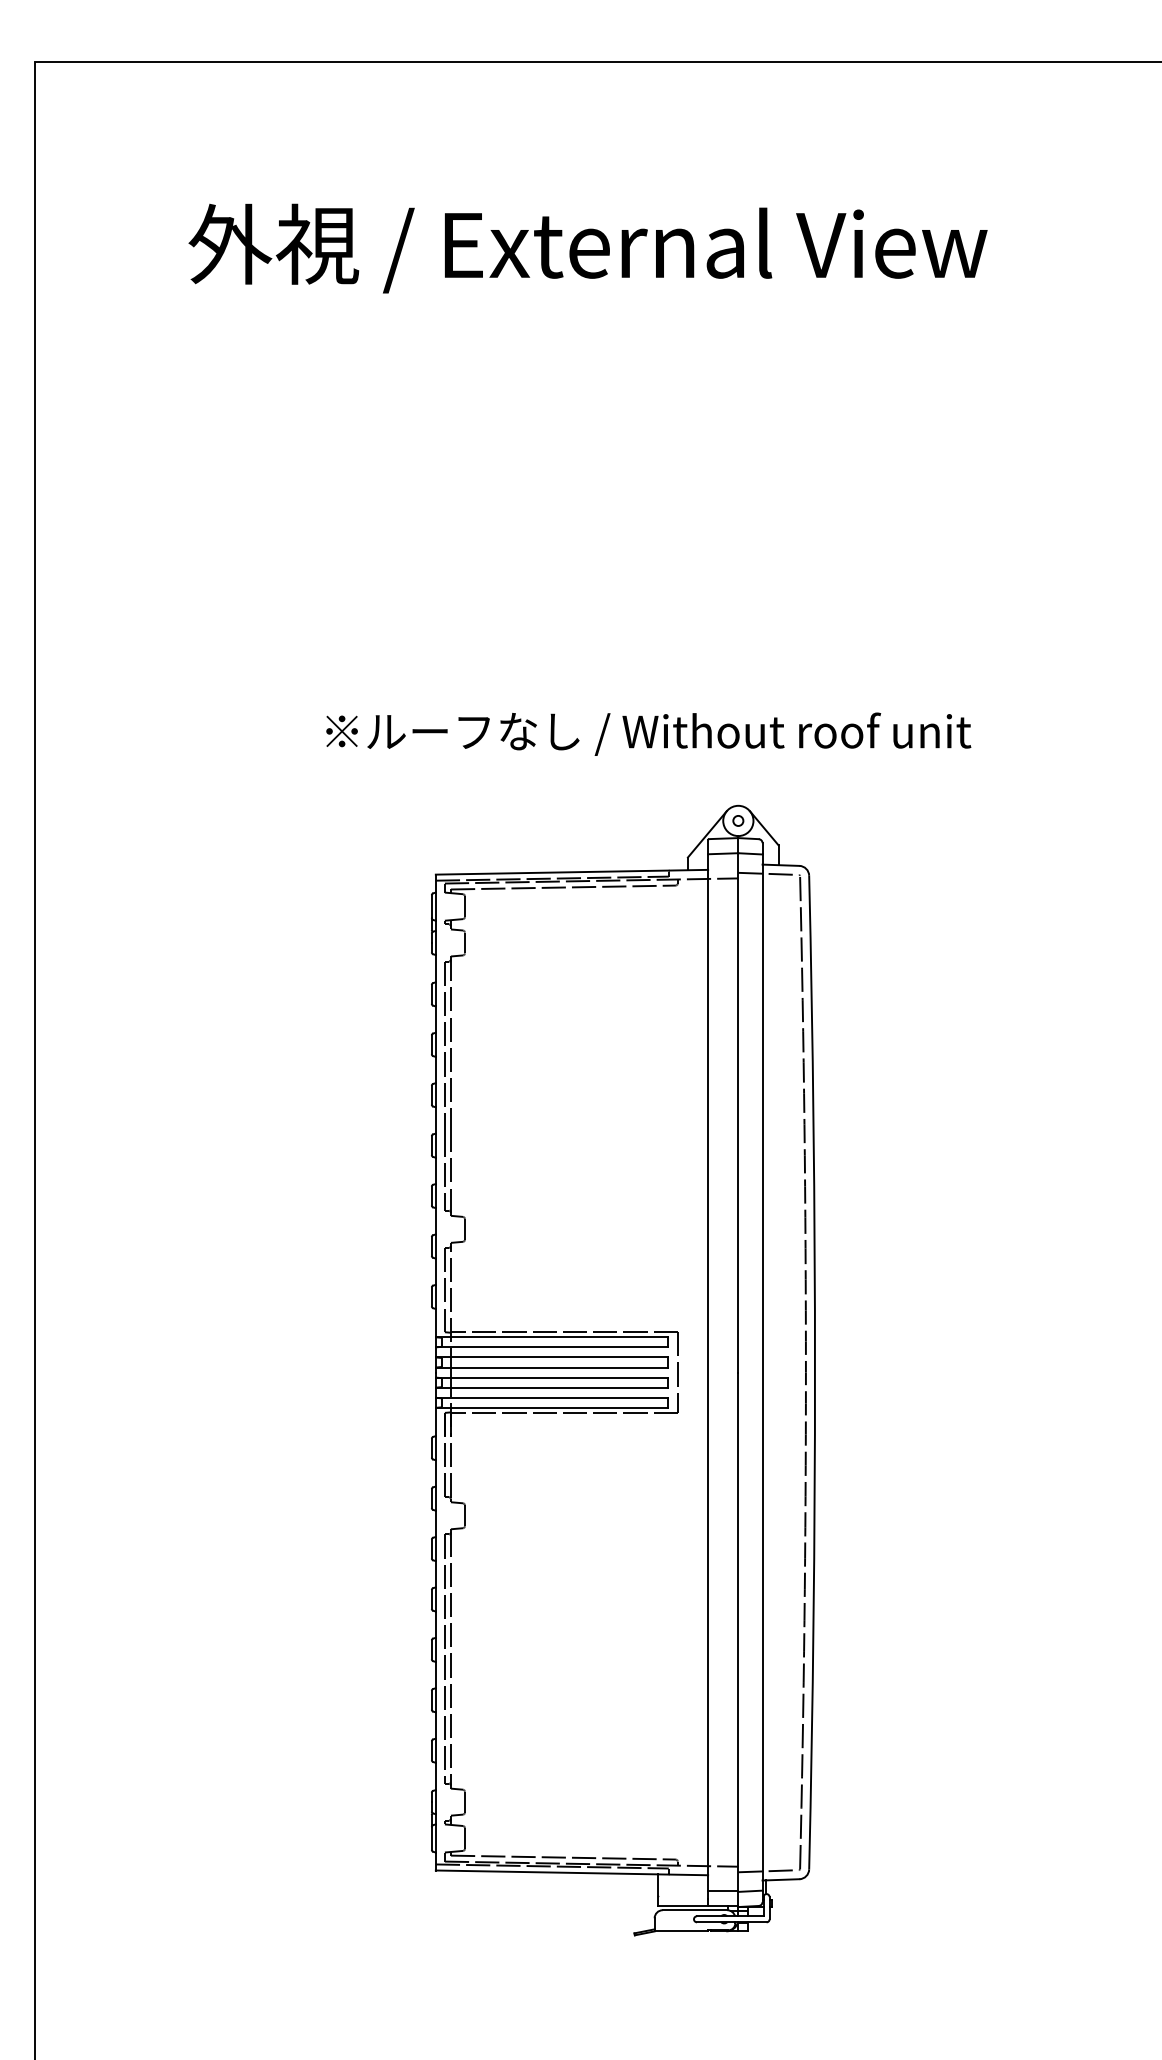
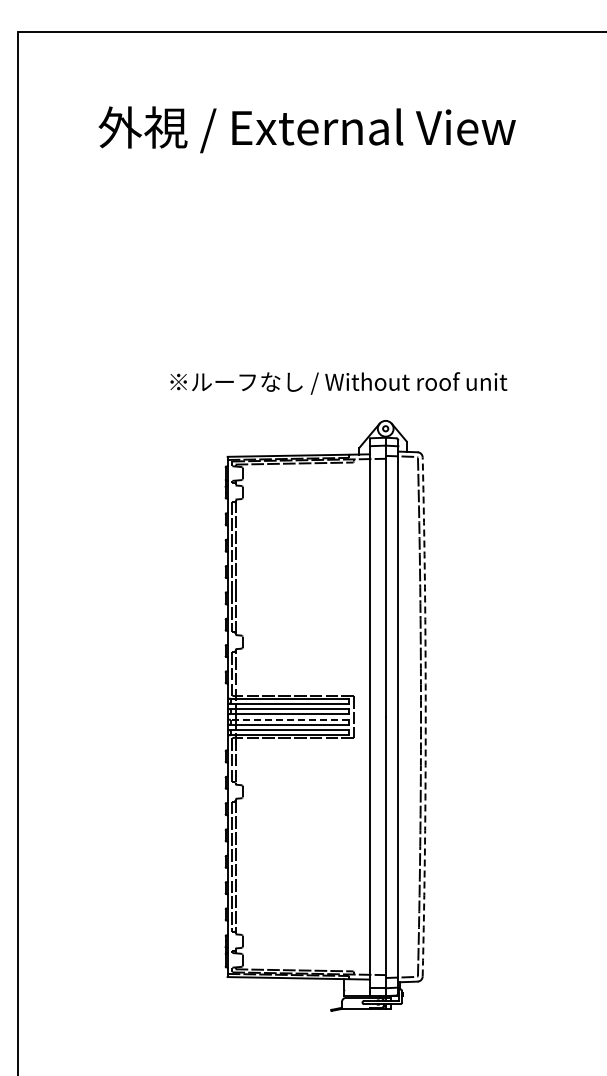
arc: (814, 1371) -> (425, 716), solid -> dashed
line: (552, 1377) -> (288, 719), solid -> dashed

